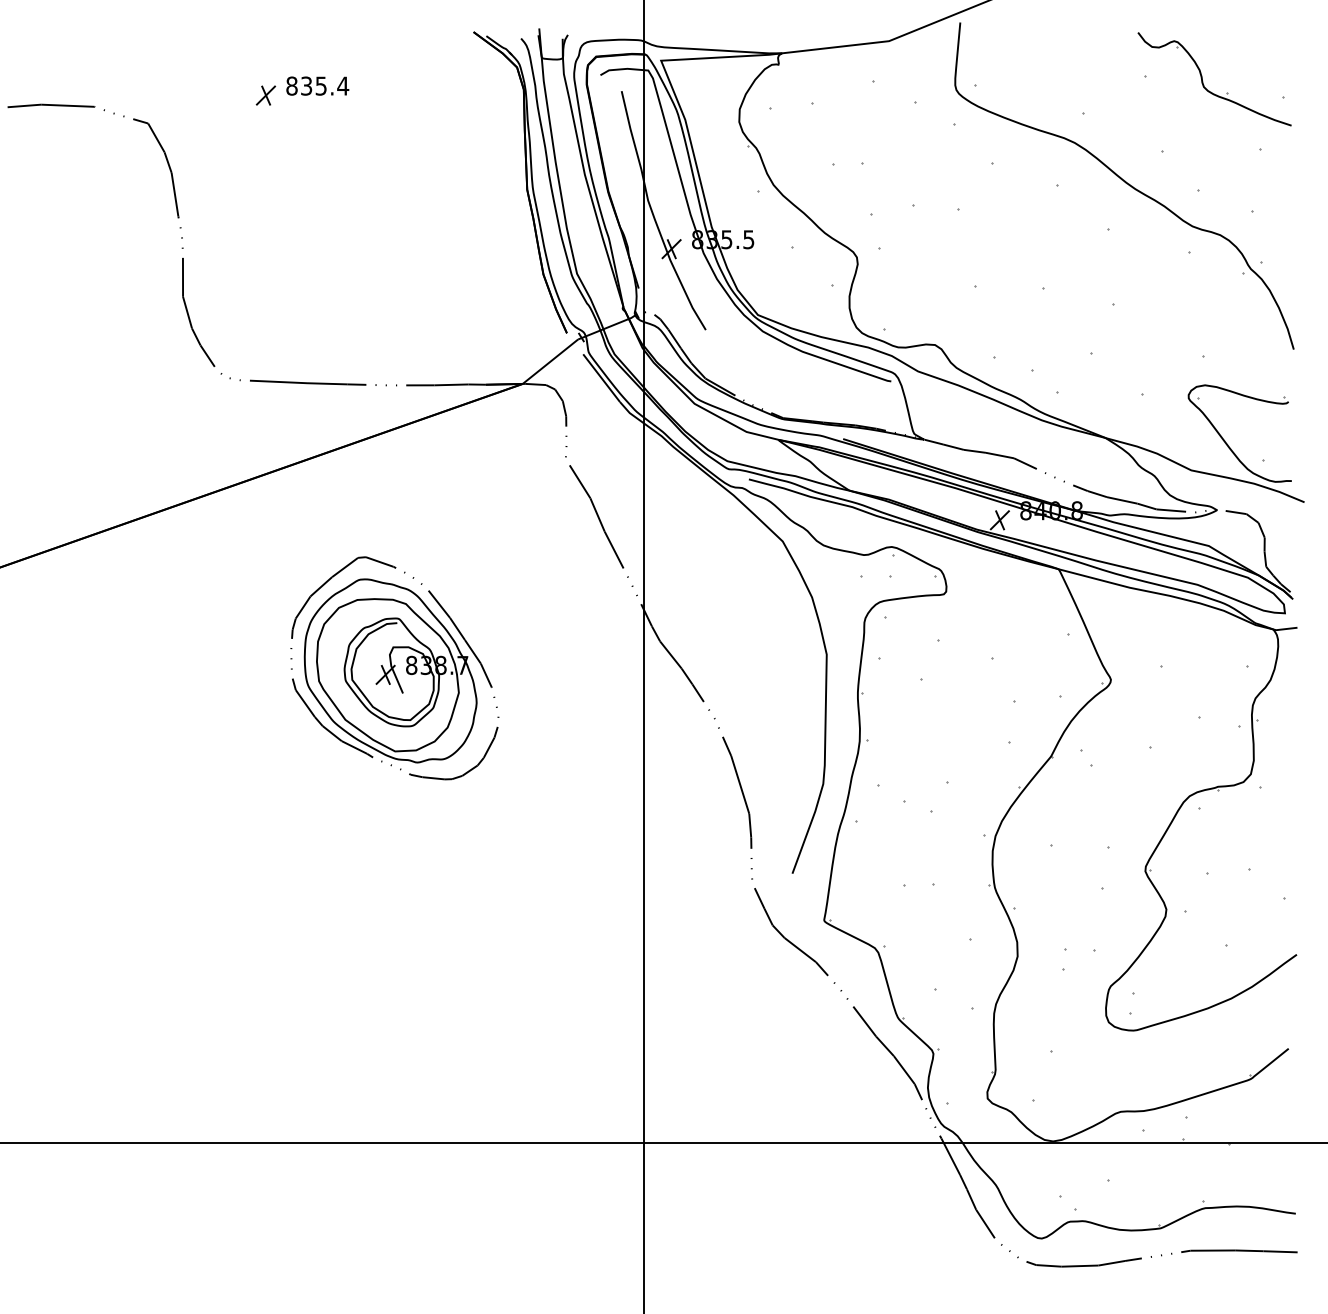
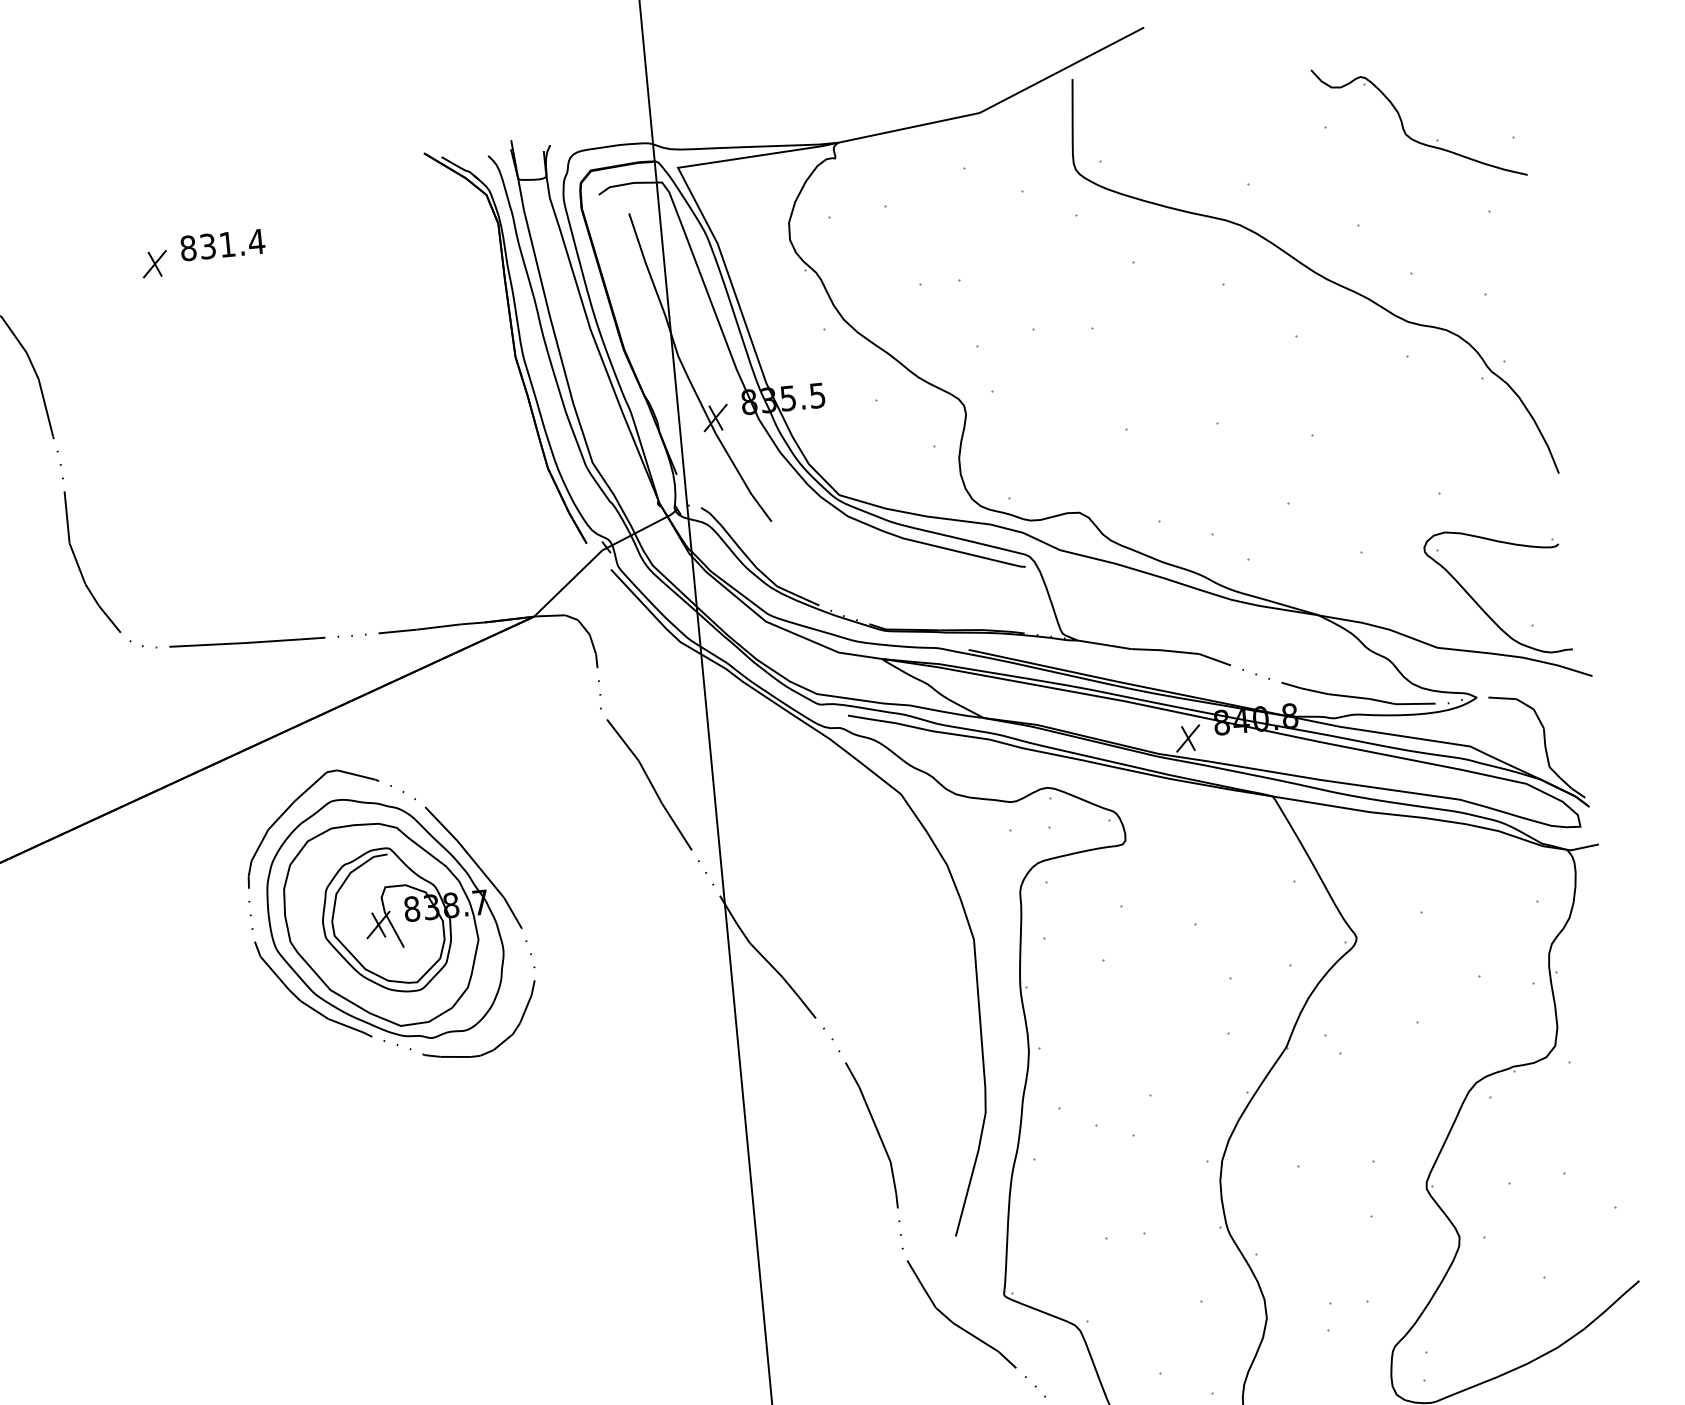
text: (320, 85) -> (226, 243), 835.4 -> 831.4
part: (394, 668) -> (389, 915), moved

